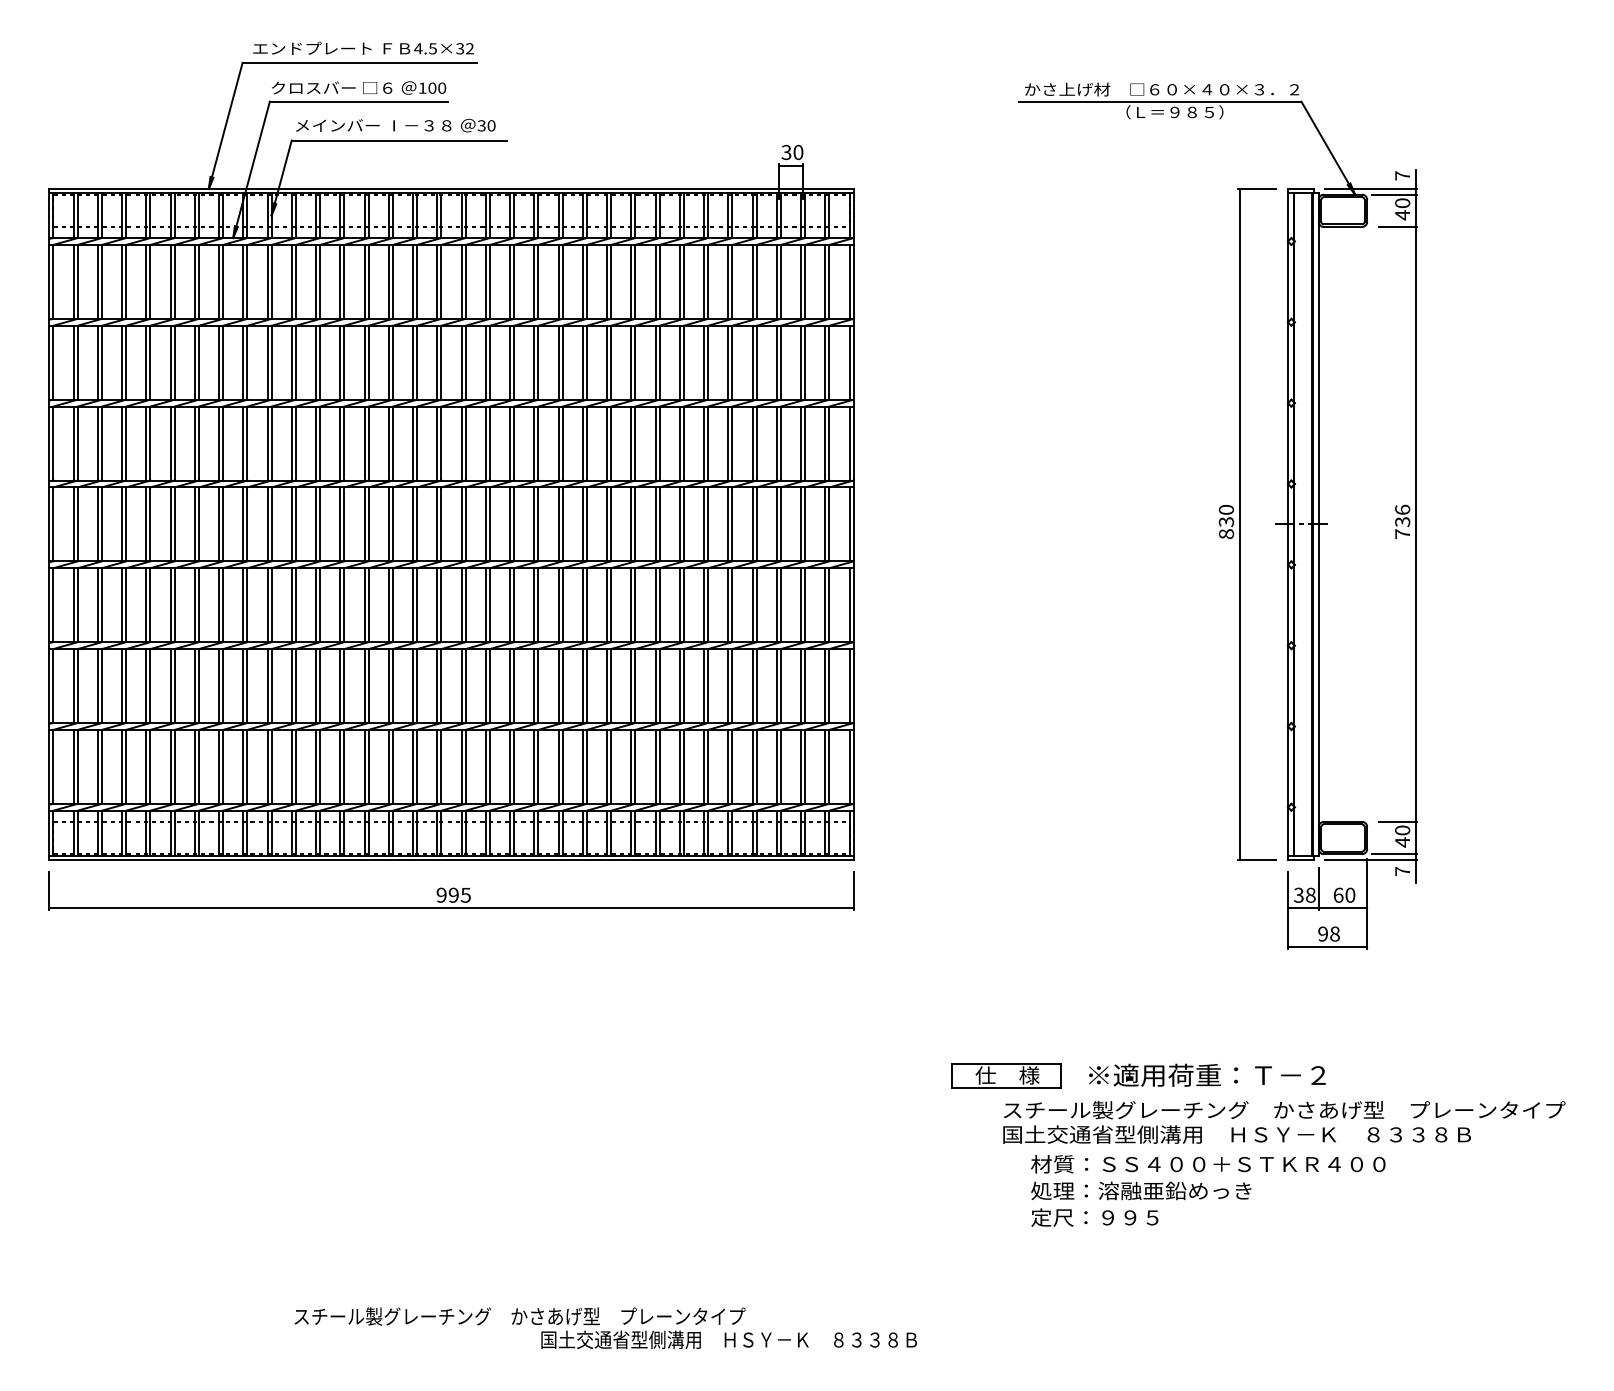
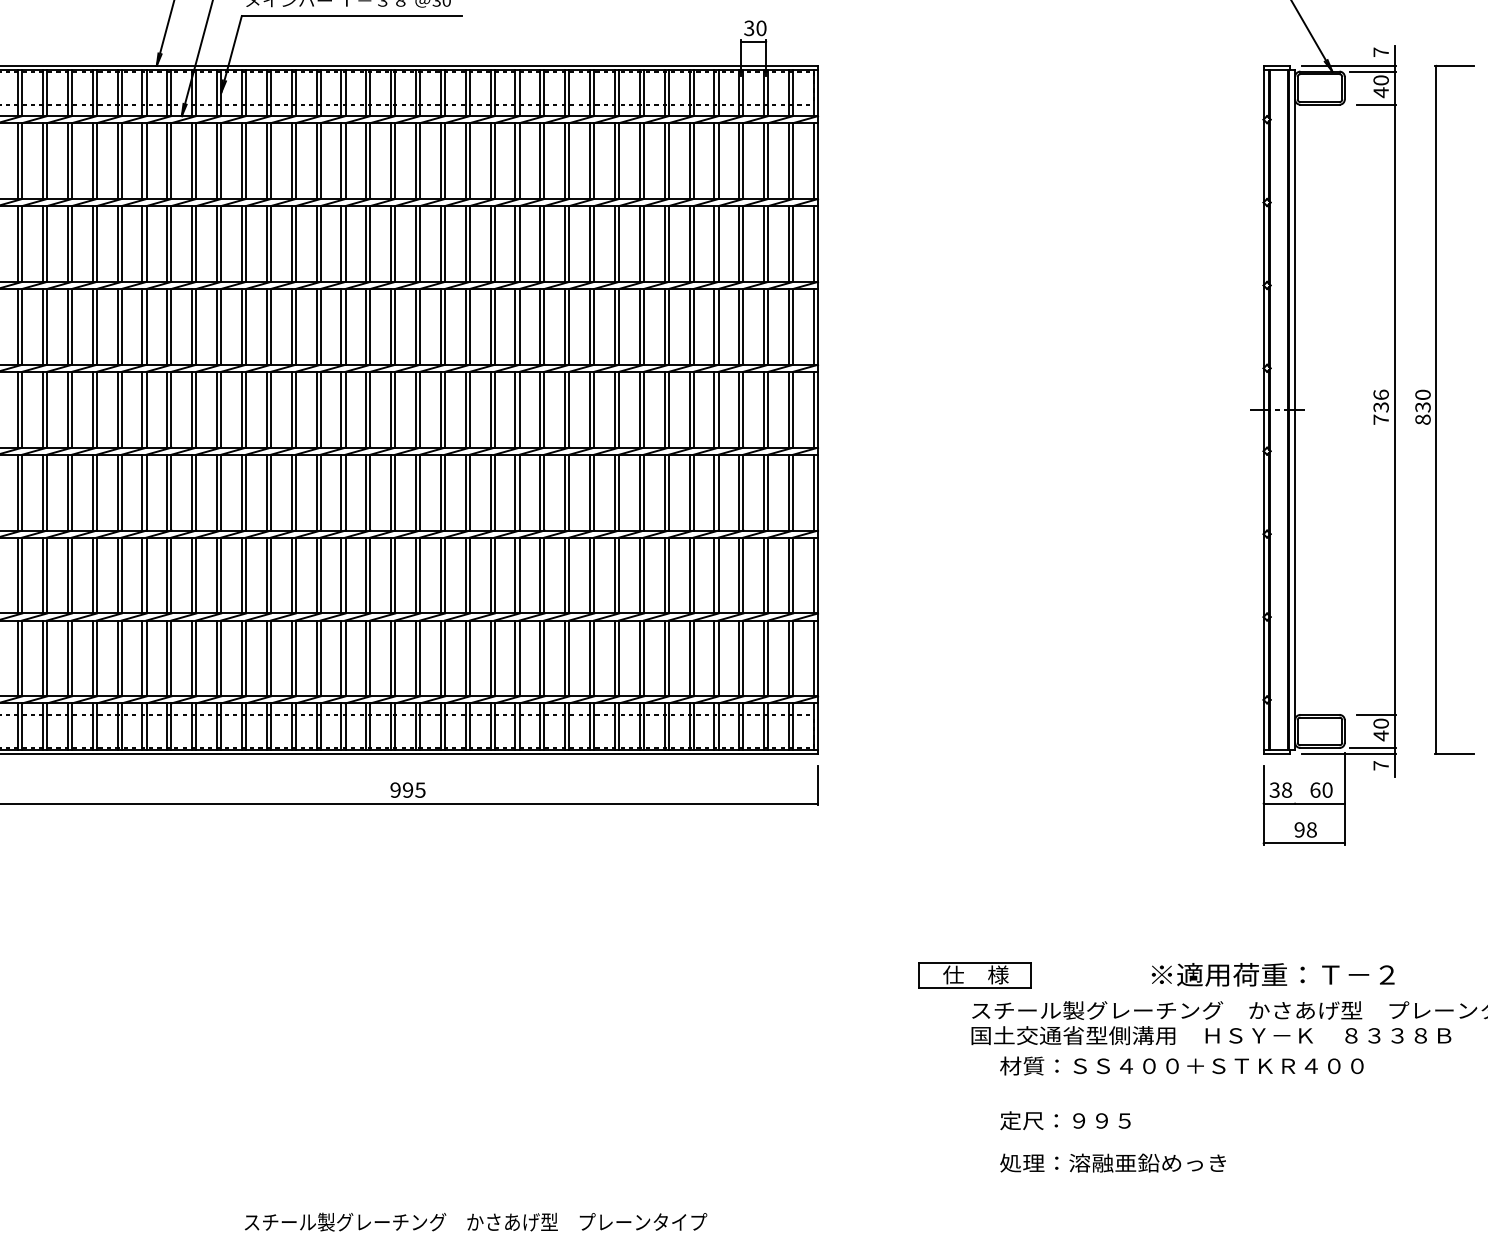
part: (1240, 524) -> (1437, 409), moved
line: (1318, 888) -> (1294, 783), removed
text: (1207, 1074) -> (1273, 973), moved
text: (1141, 1190) -> (1113, 1162), moved

